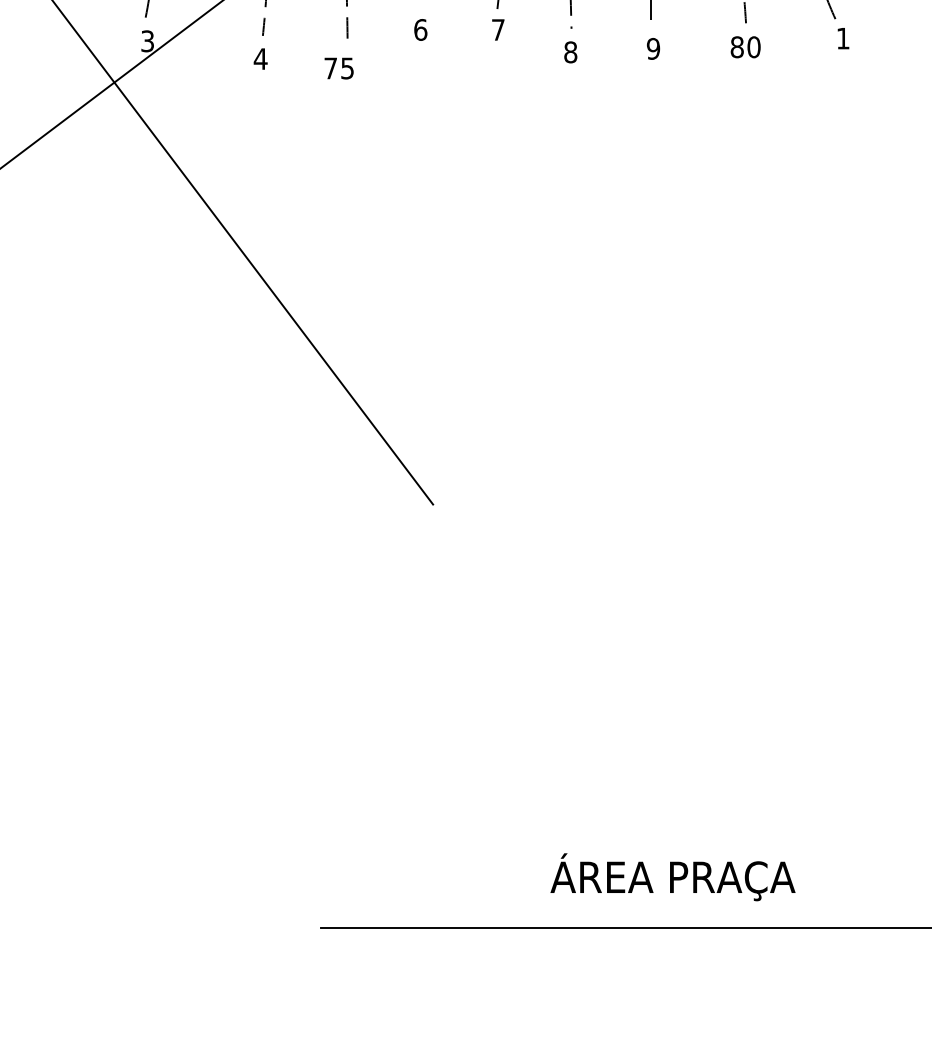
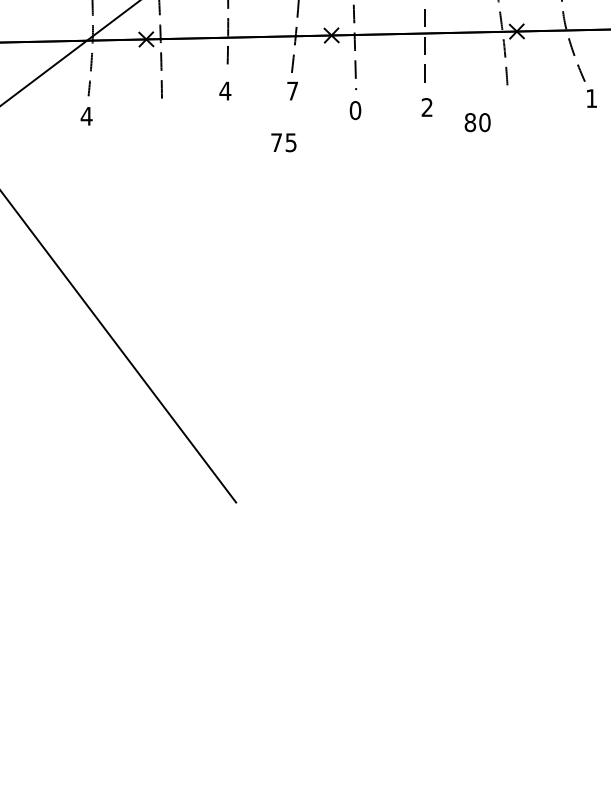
text: (420, 29) -> (225, 90), 6 -> 4
text: (745, 47) -> (477, 122), moved
text: (653, 48) -> (427, 107), 9 -> 2
text: (570, 52) -> (355, 110), 8 -> 0
text: (338, 68) -> (283, 142), moved

